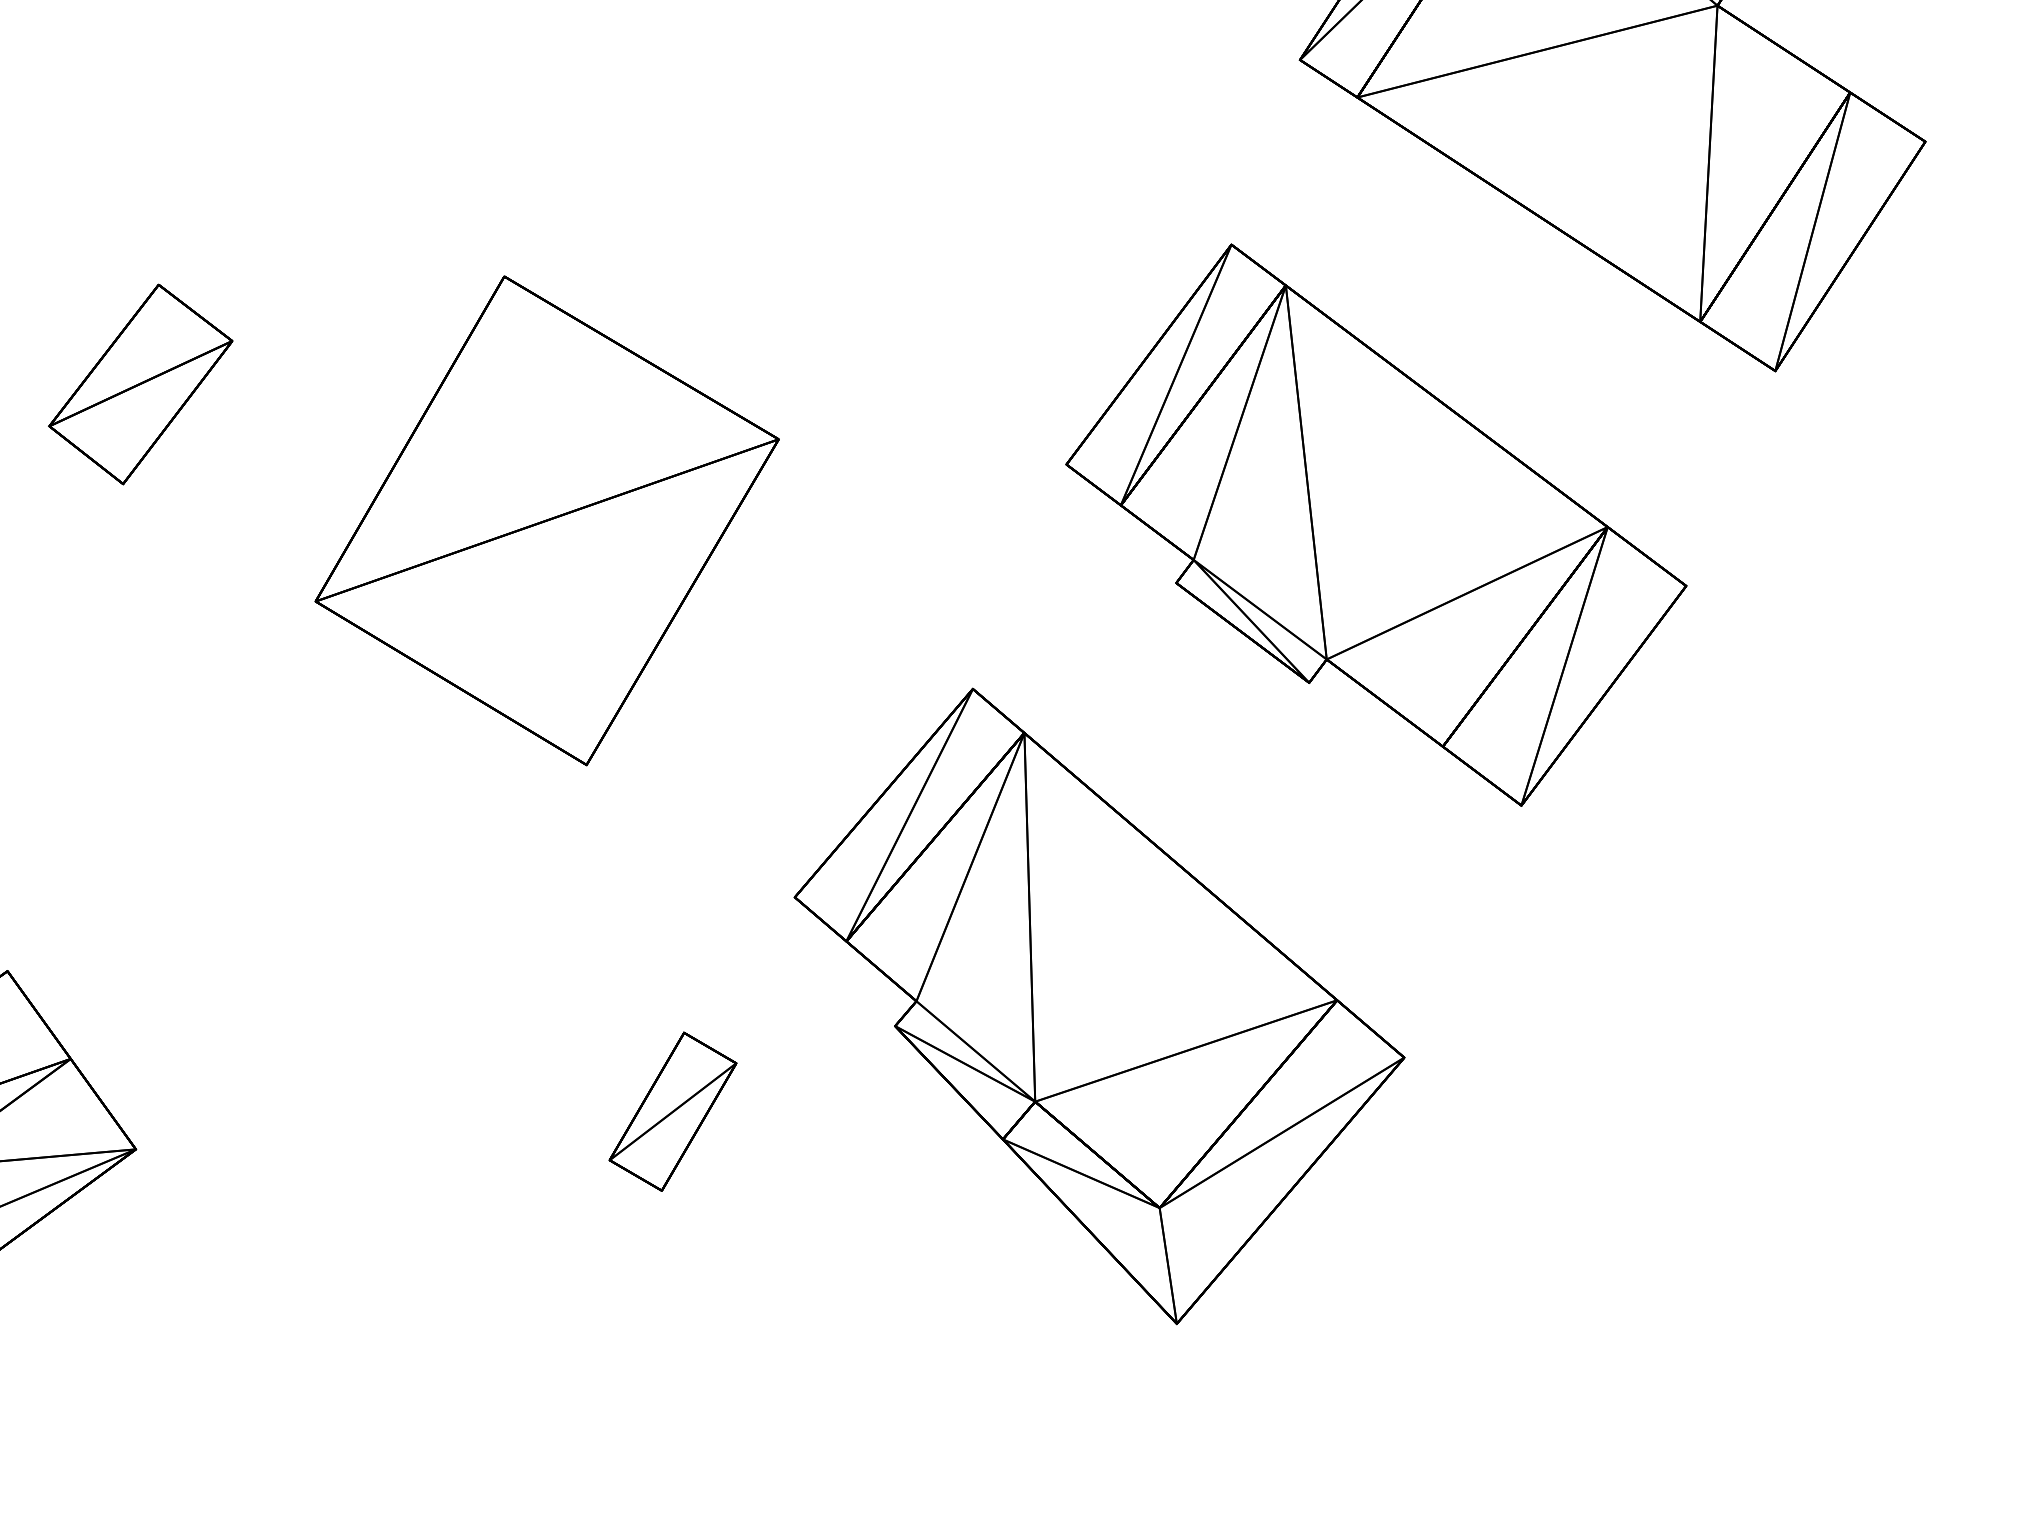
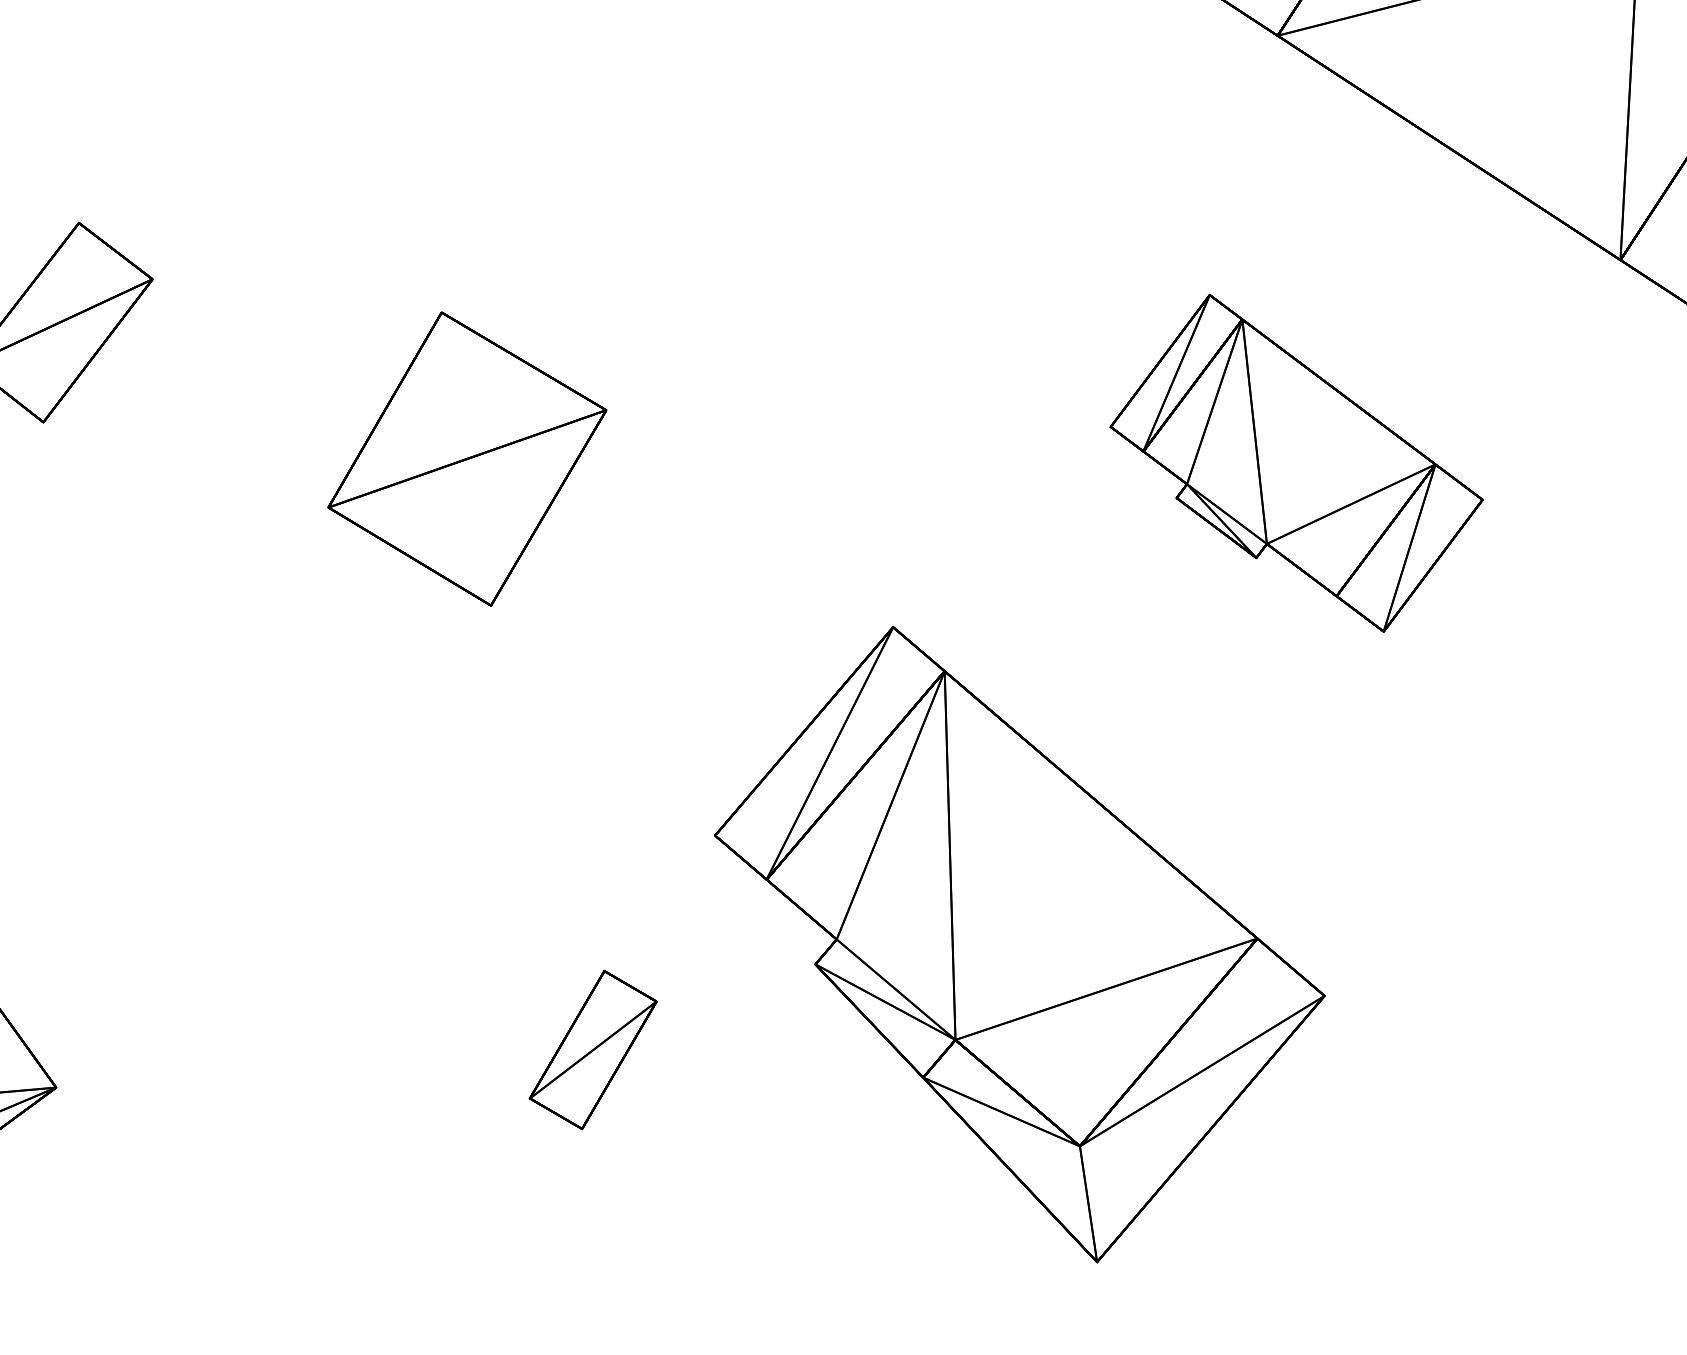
part: (546, 520) -> (466, 458), size x0.6
part: (1376, 524) -> (1296, 462), size x0.6

